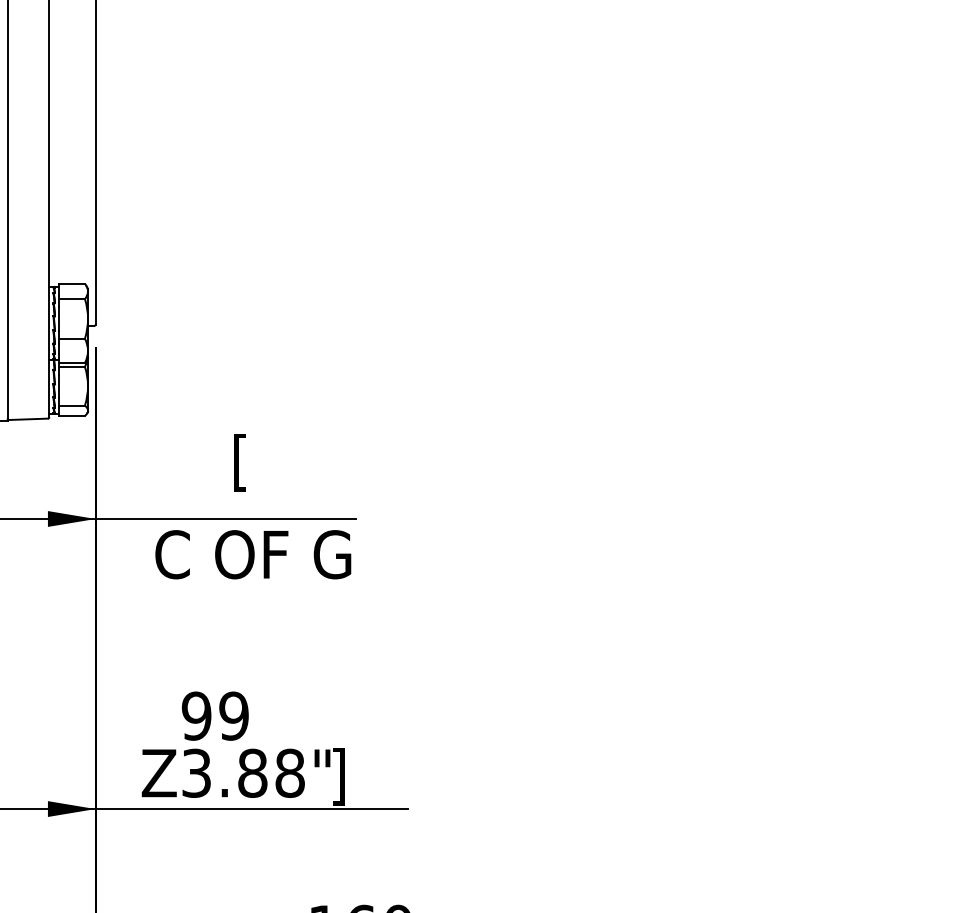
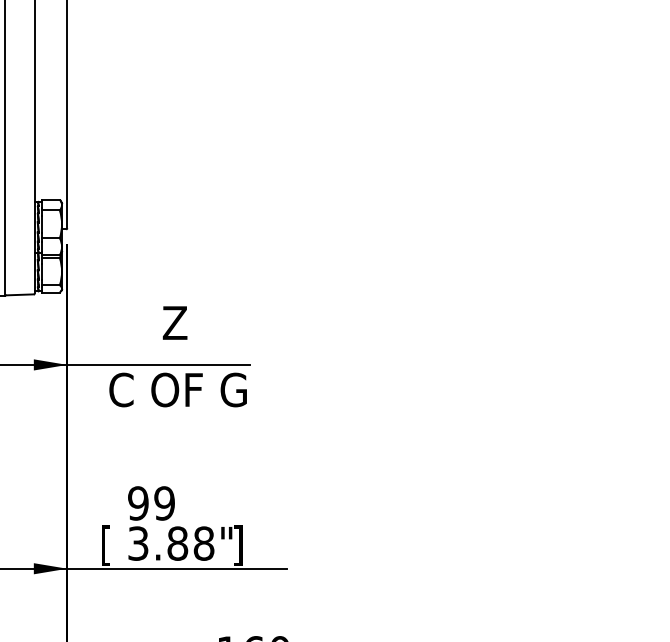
text: (248, 462) -> (174, 325), [ -> Z
text: (158, 776) -> (111, 545), Z -> [

